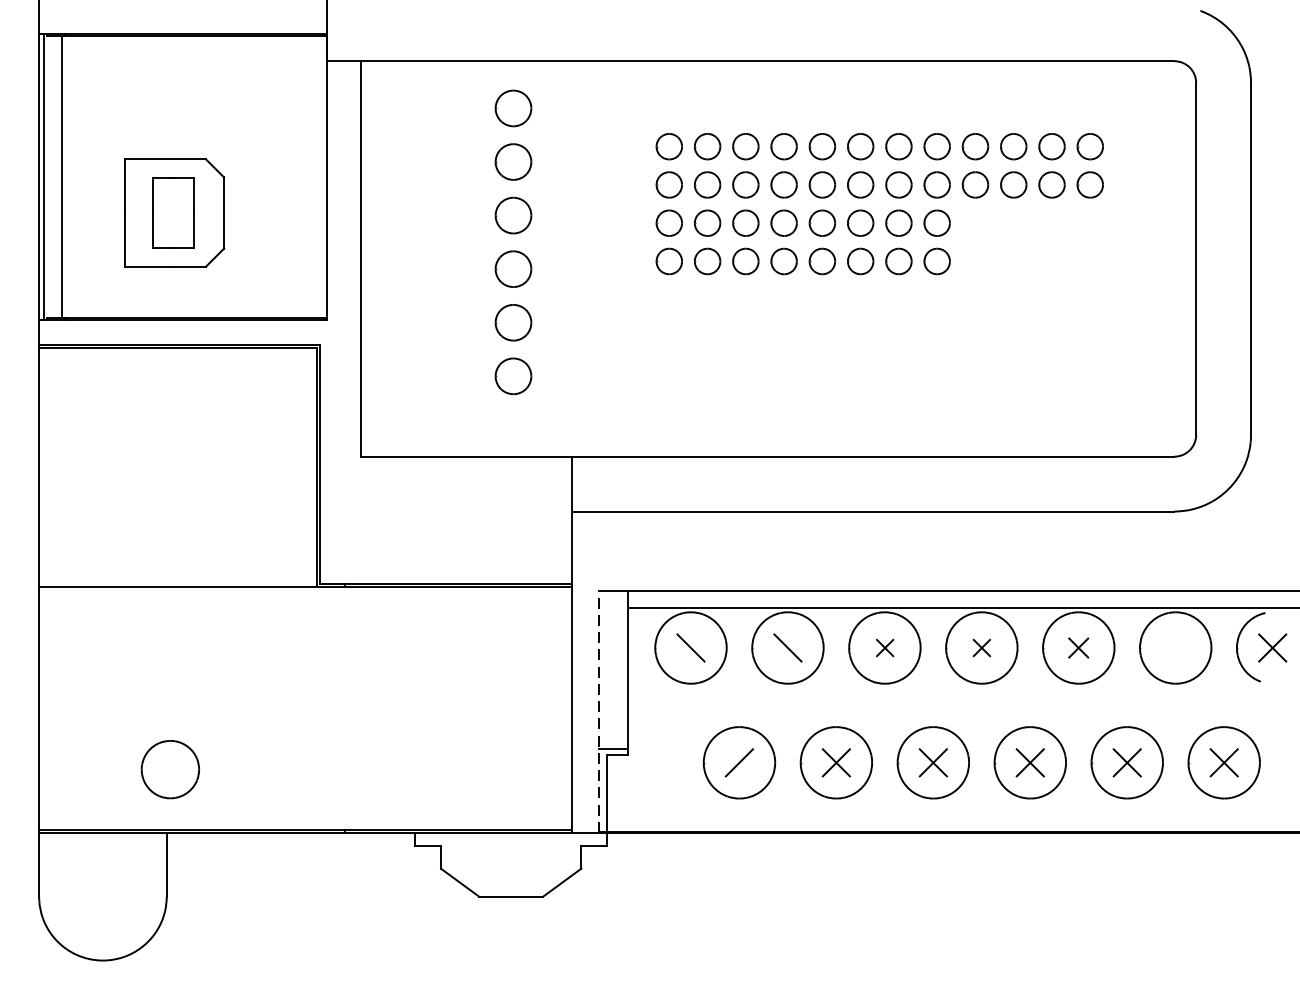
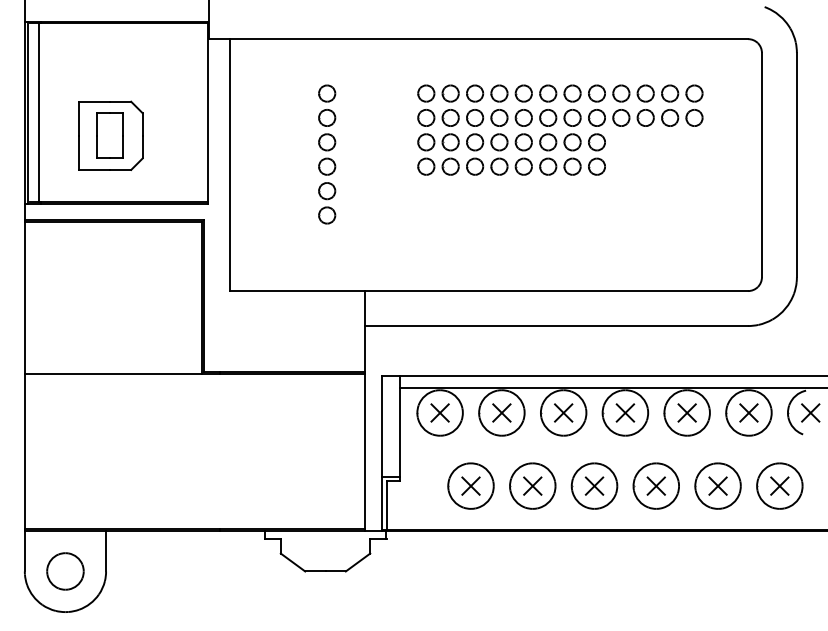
part: (514, 242) -> (327, 154), size x0.71
line: (690, 647) -> (439, 412), added
line: (787, 647) -> (501, 412), added
part: (884, 647) -> (563, 412), size x1.67
part: (981, 647) -> (625, 412), size x1.67
part: (1077, 647) -> (686, 412), size x1.43
part: (1175, 647) -> (748, 412), added
line: (598, 711) -> (381, 453), dashed -> solid
line: (738, 761) -> (470, 485), added
part: (170, 769) -> (65, 571), moved

